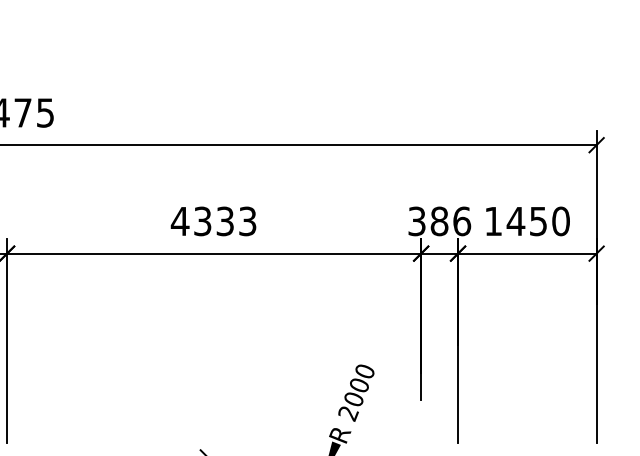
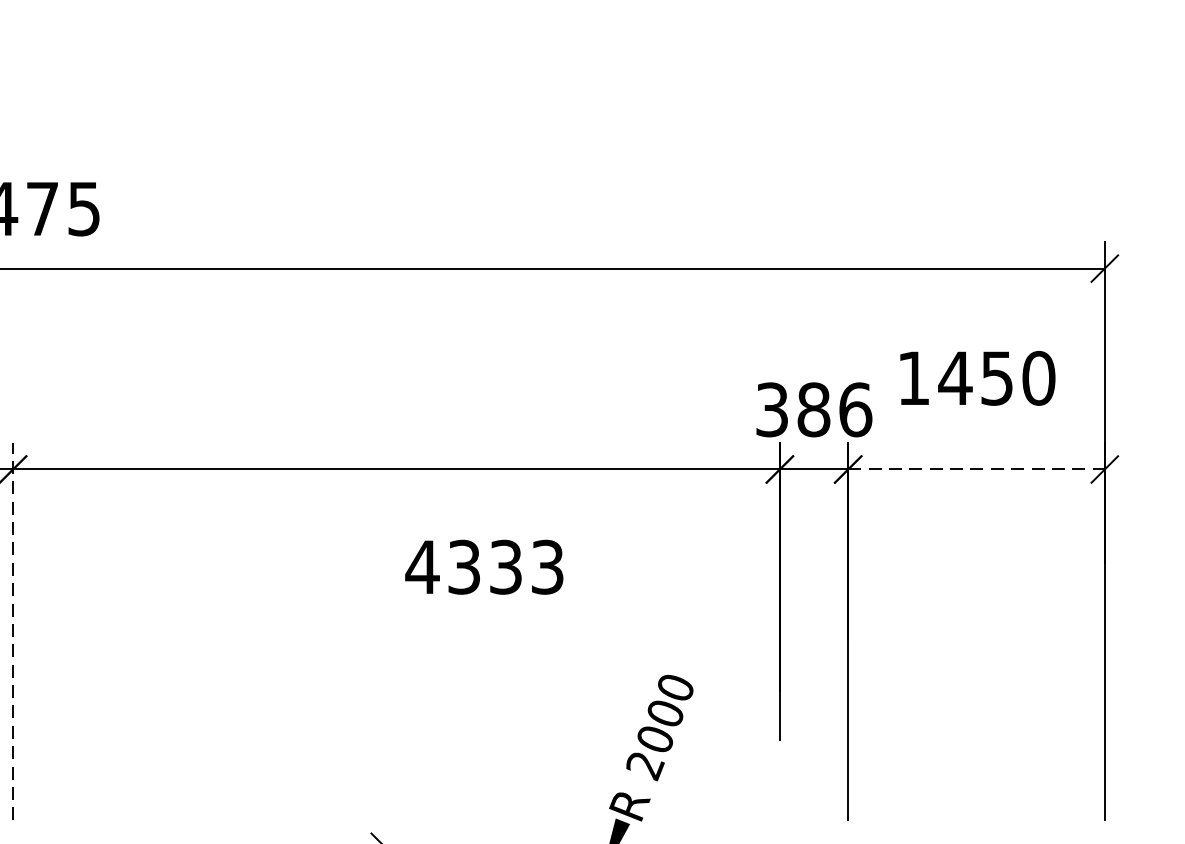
text: (213, 221) -> (484, 567), moved
text: (527, 221) -> (976, 378), moved
line: (527, 253) -> (976, 469), solid -> dashed
line: (7, 341) -> (13, 632), solid -> dashed

